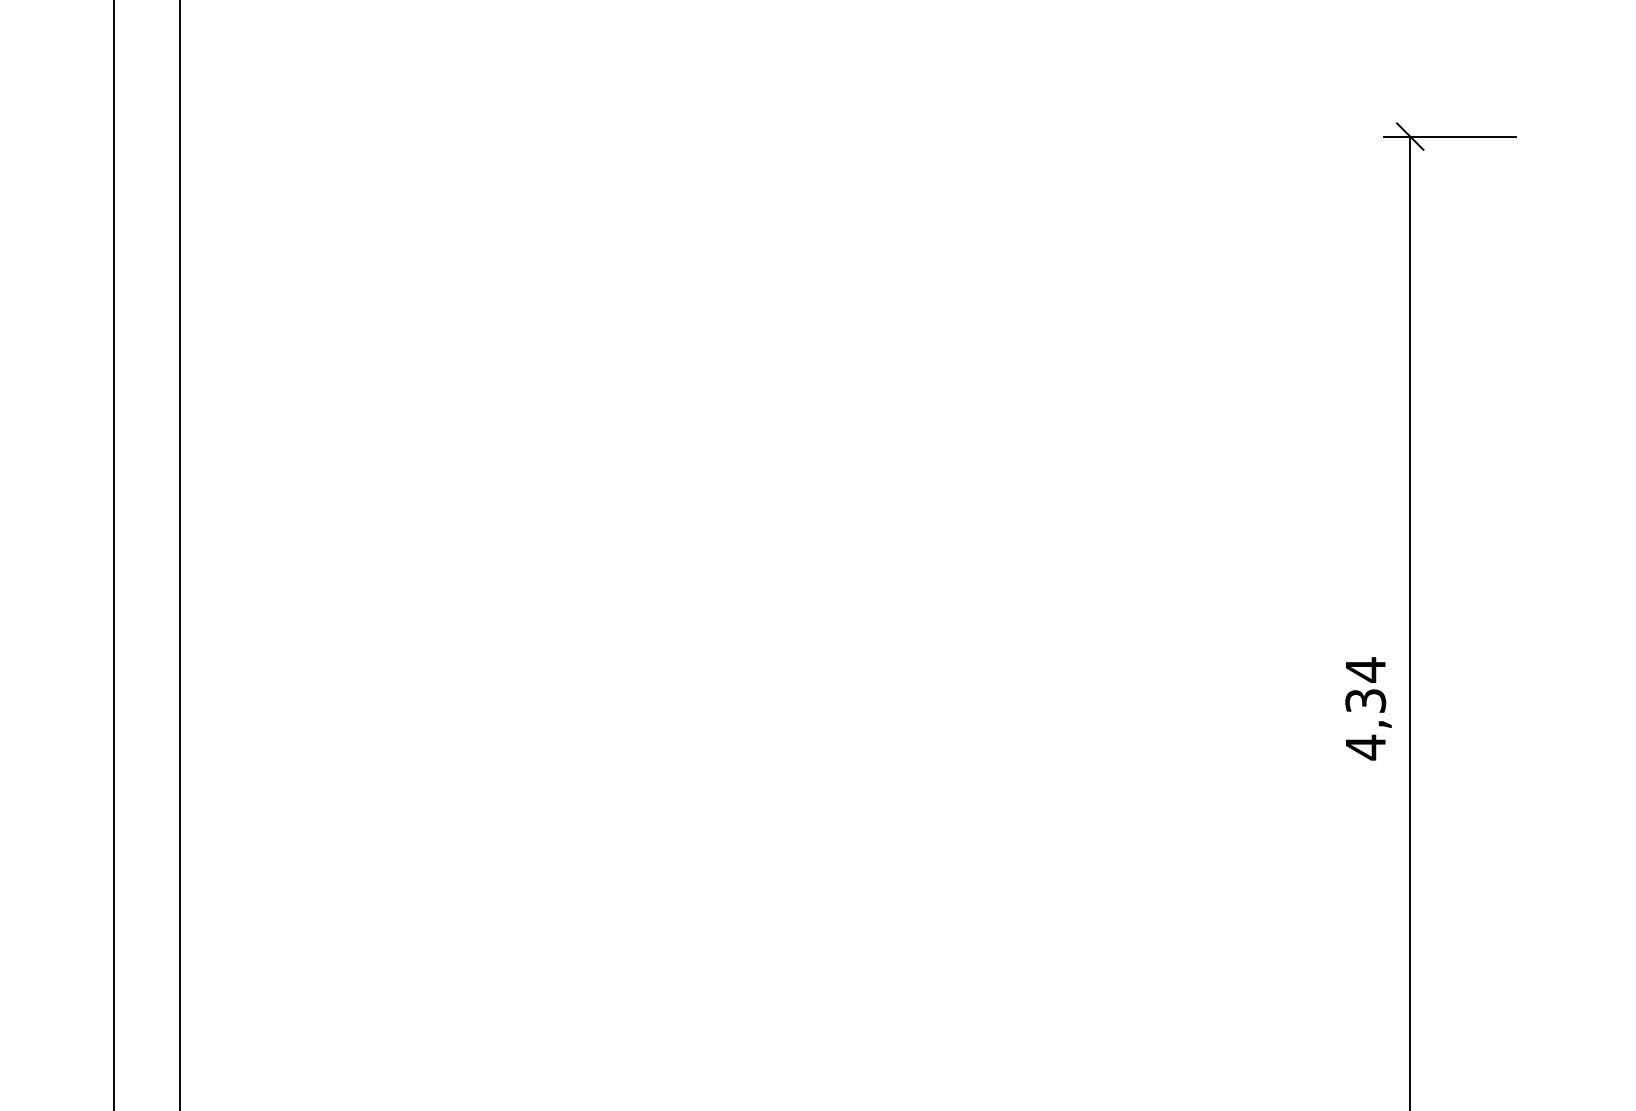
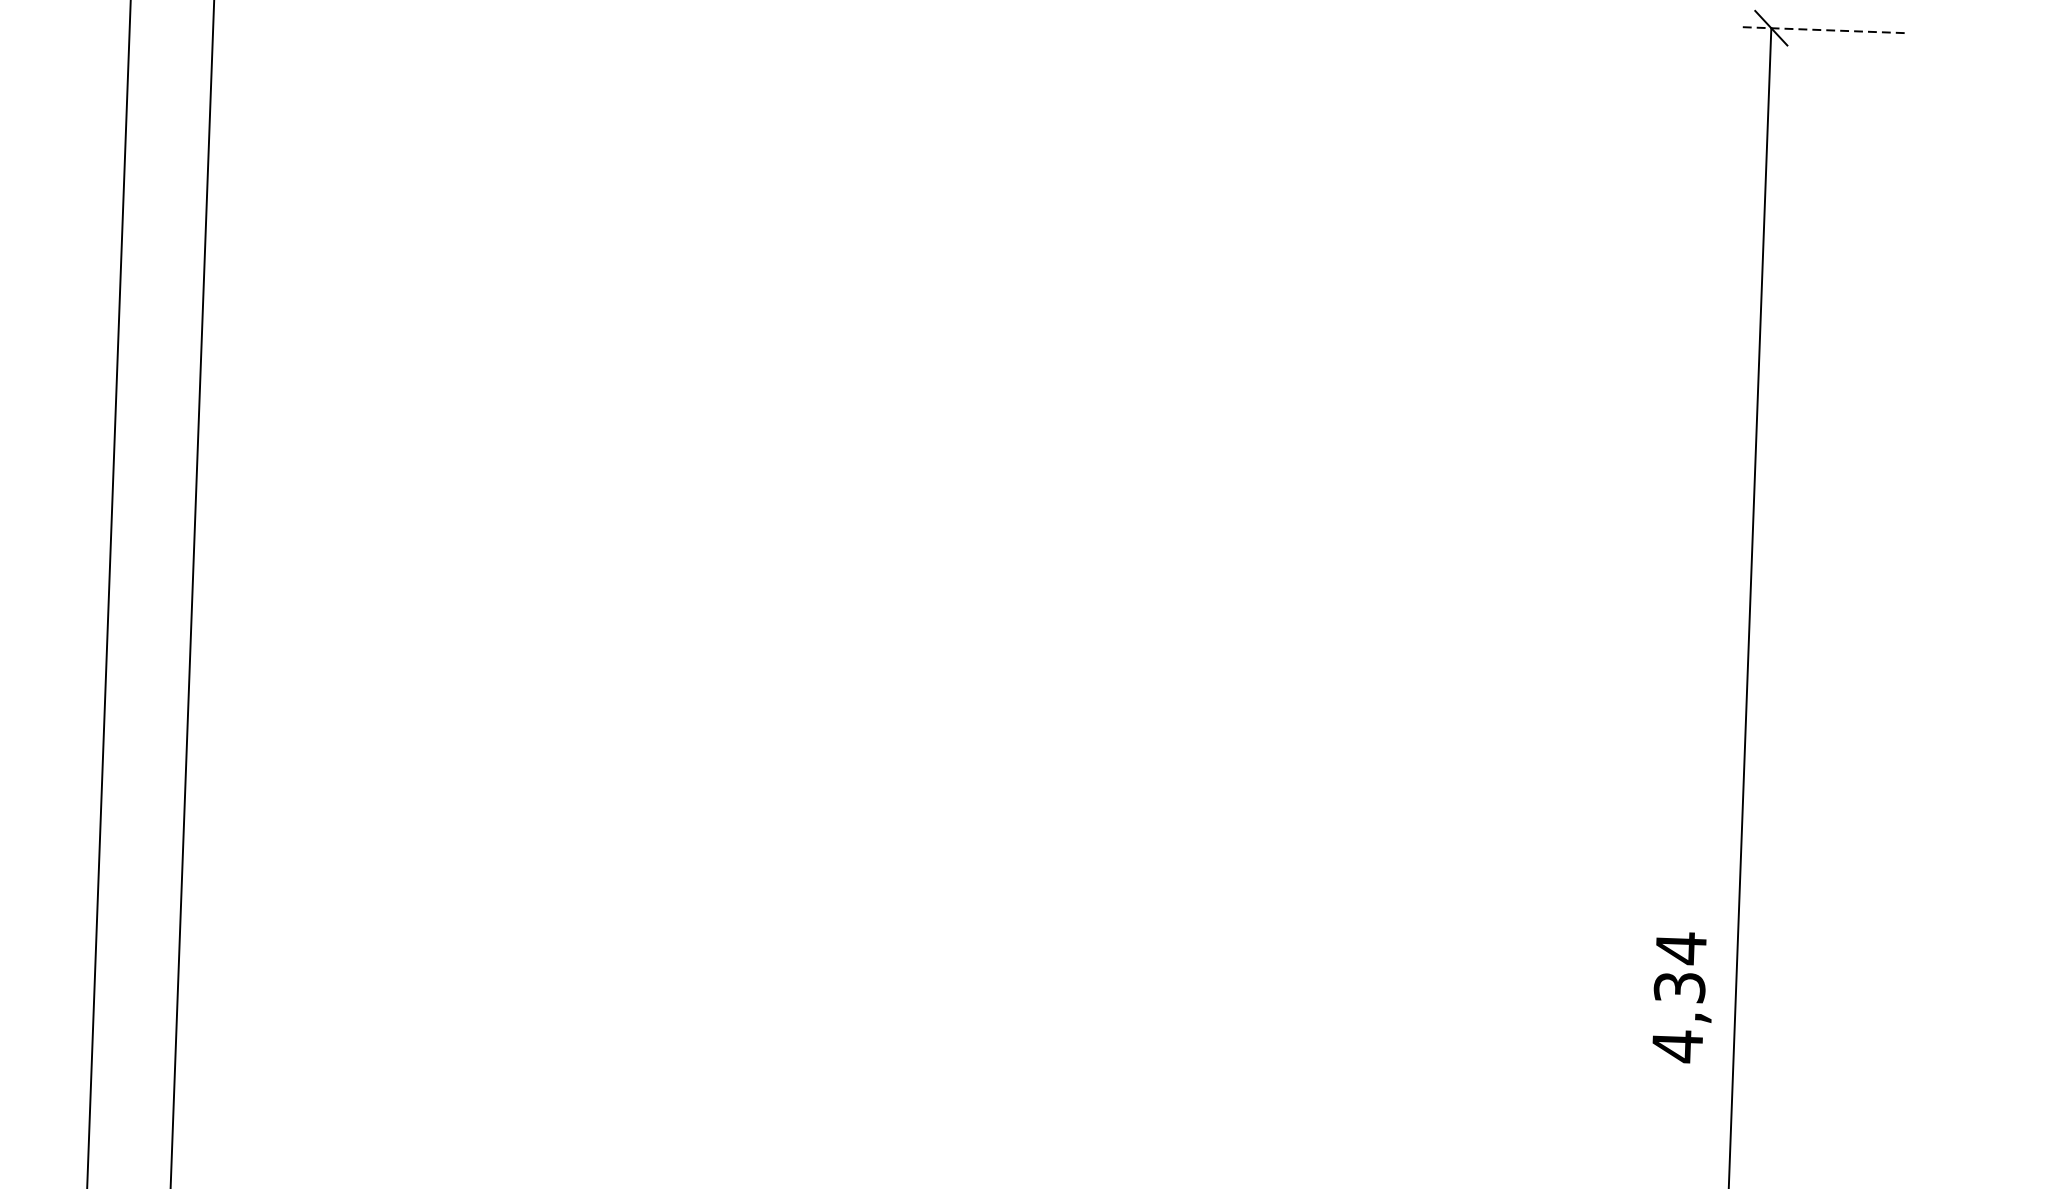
line: (1449, 136) -> (1820, 29), solid -> dashed
text: (1368, 708) -> (1682, 997), moved

